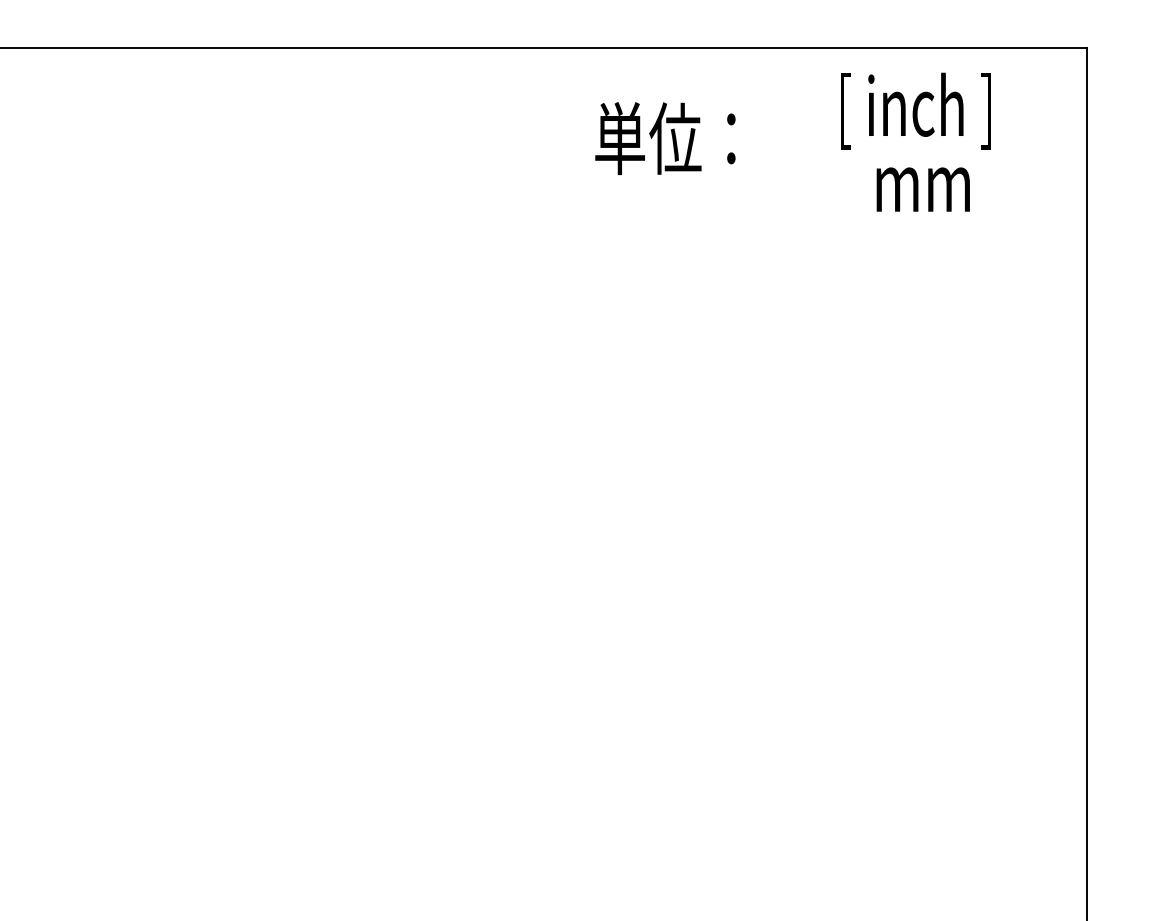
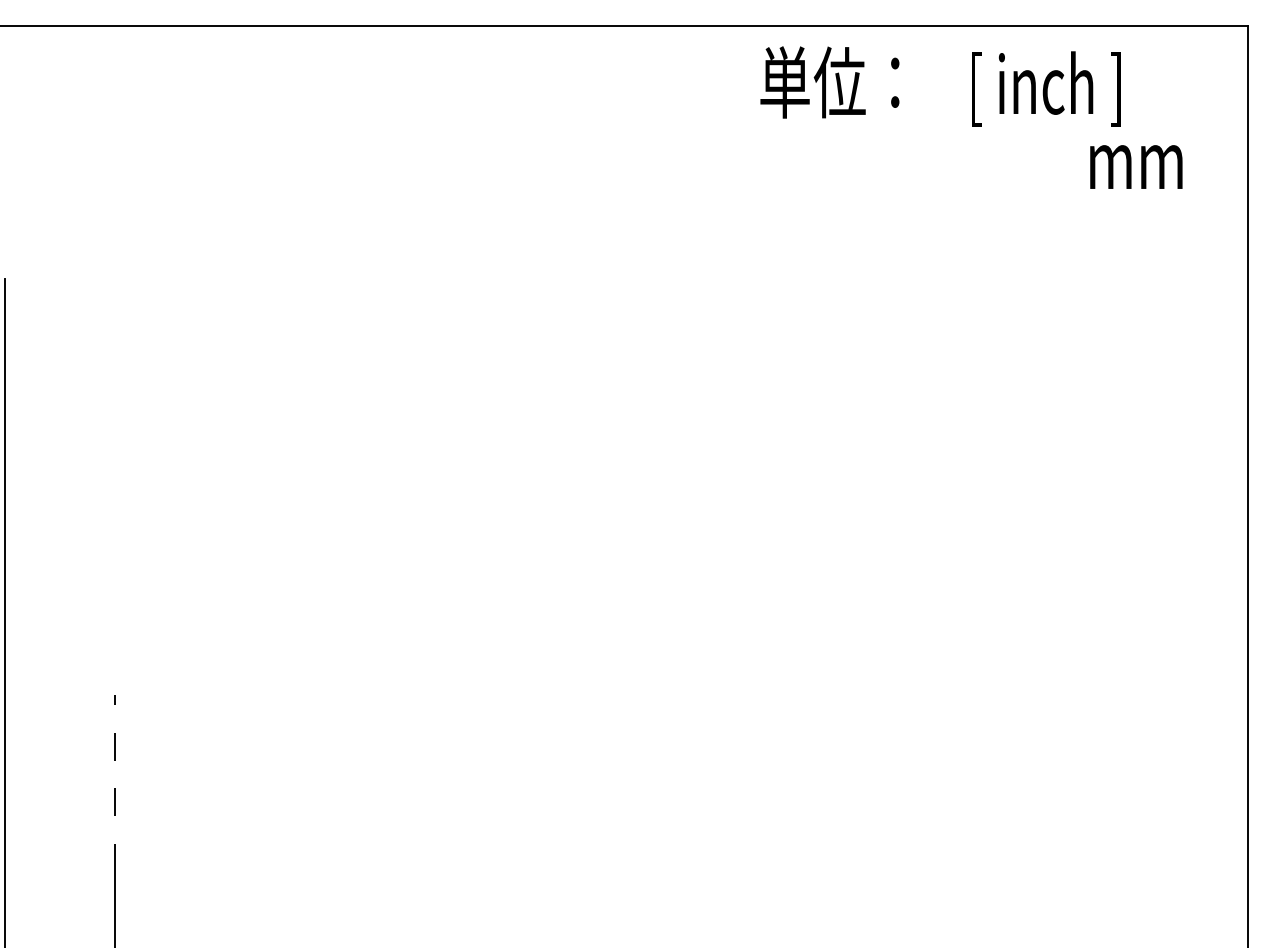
text: (916, 110) -> (1046, 88), moved
text: (664, 138) -> (829, 82), moved
text: (923, 189) -> (1136, 166), moved

